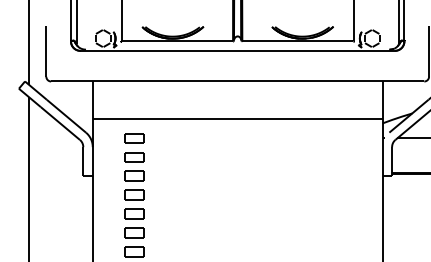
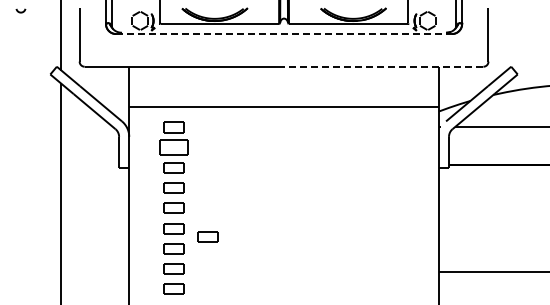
line: (238, 51) -> (284, 34), solid -> dashed
line: (330, 81) -> (383, 66), solid -> dashed
part: (134, 157) -> (173, 147), size x1.4
part: (166, 240) -> (207, 236), added

